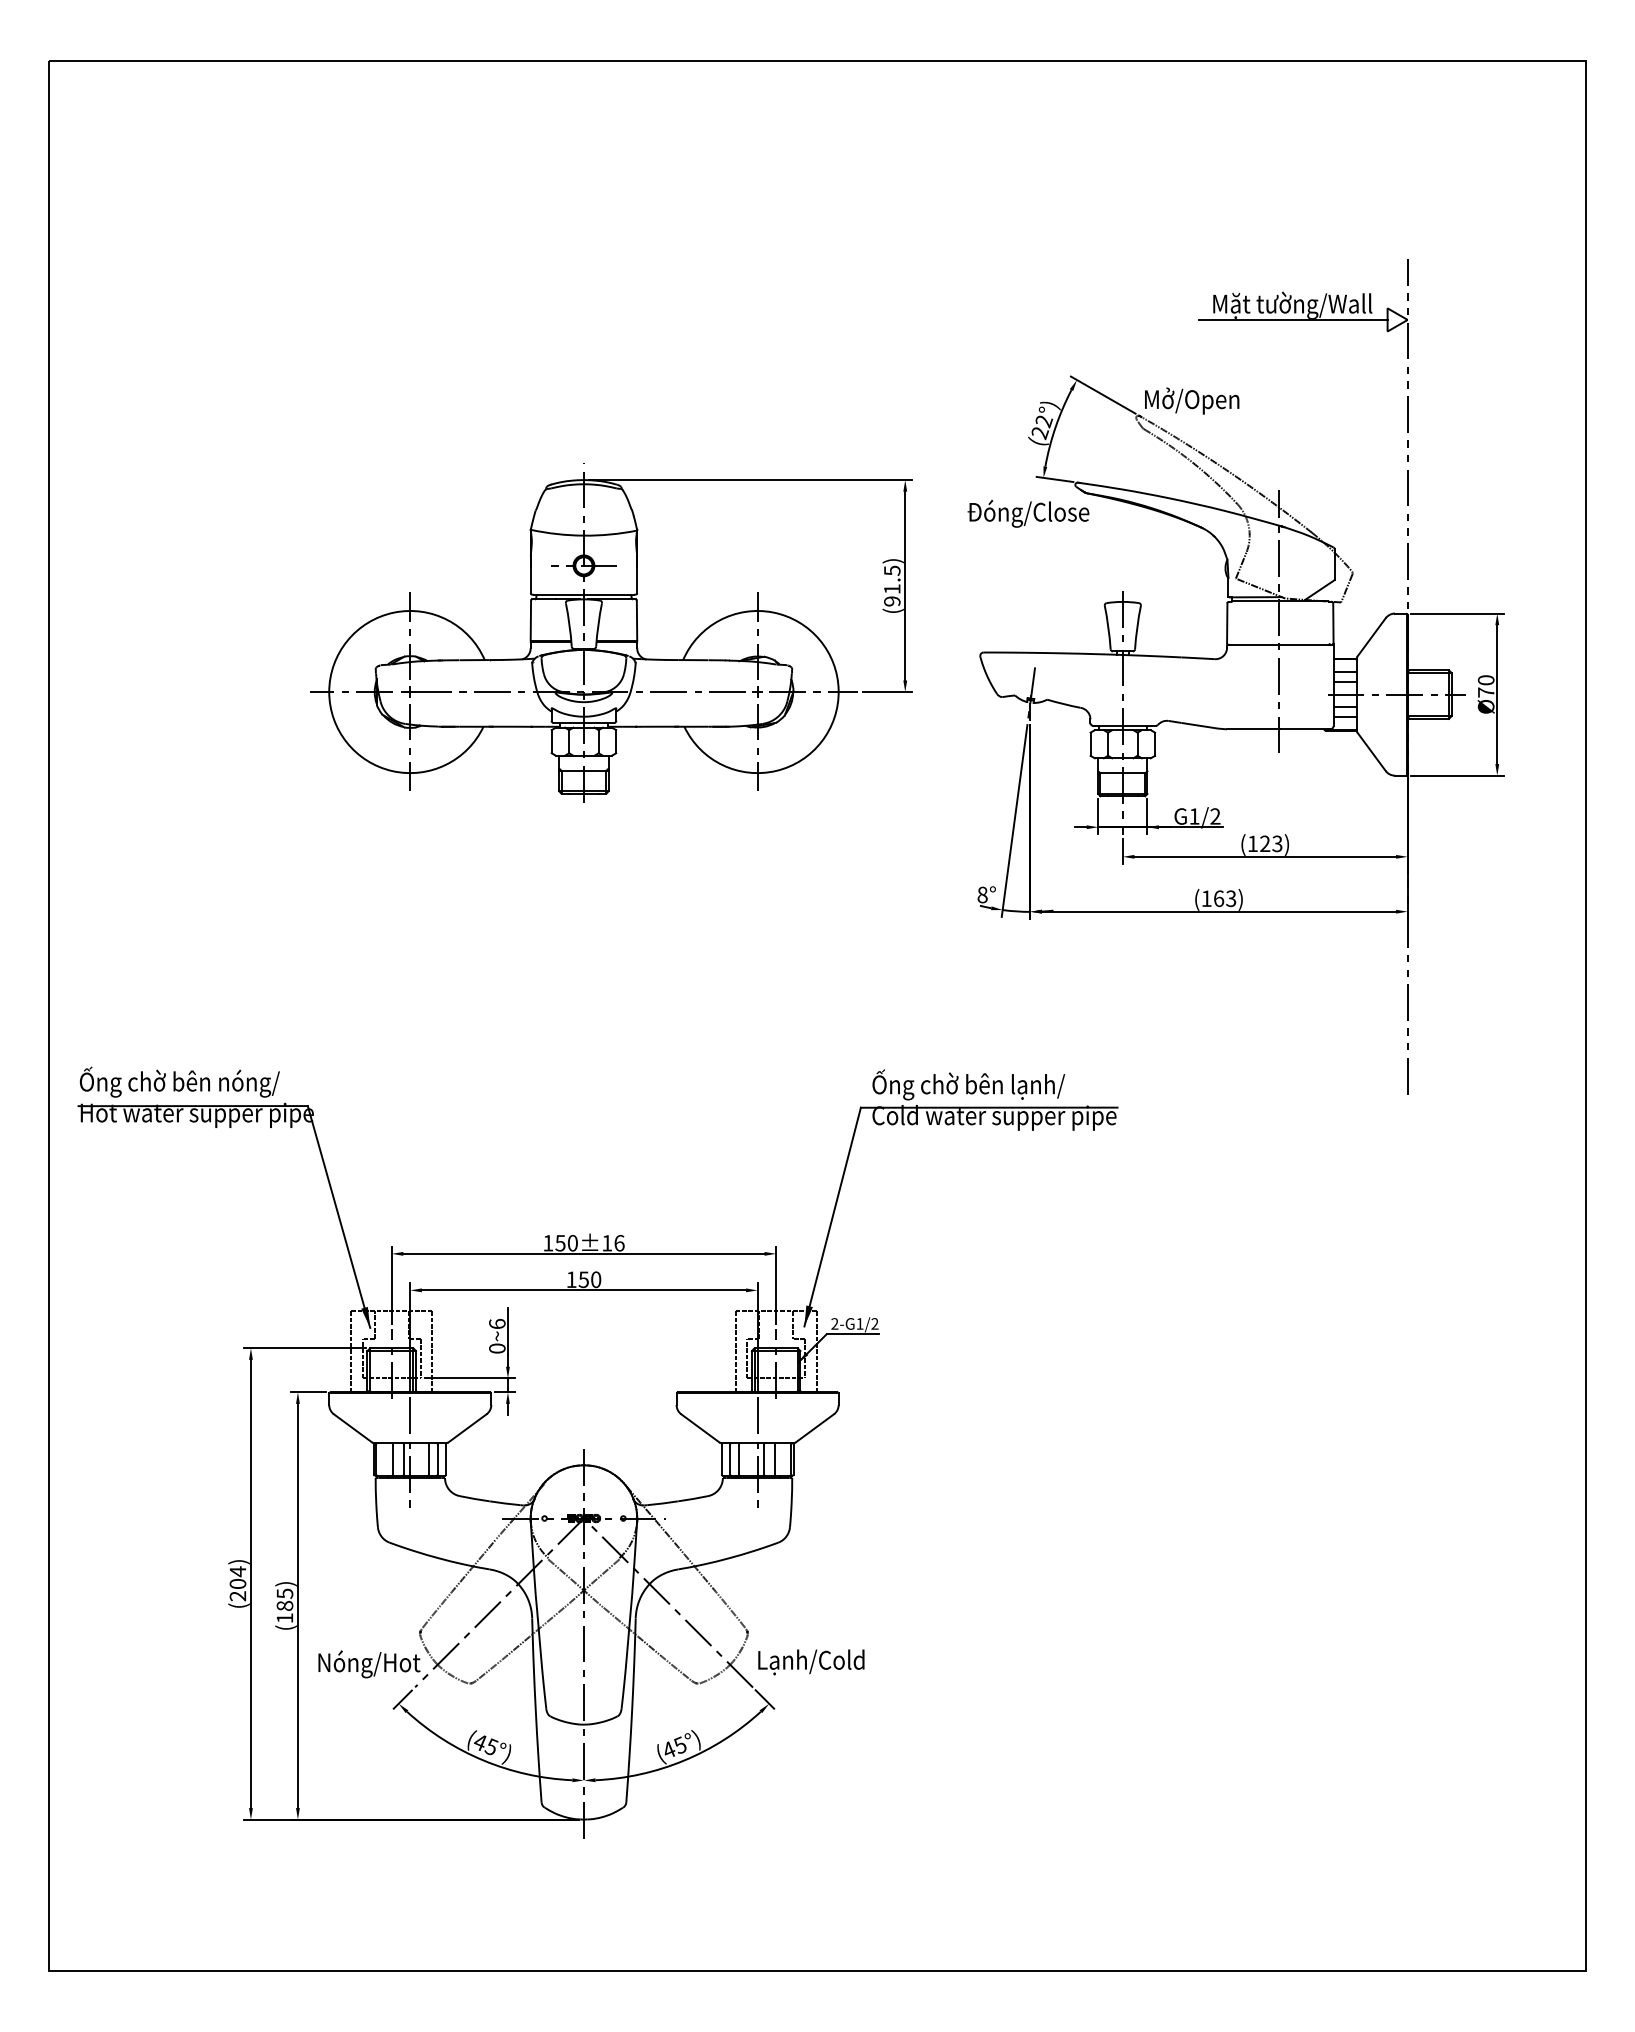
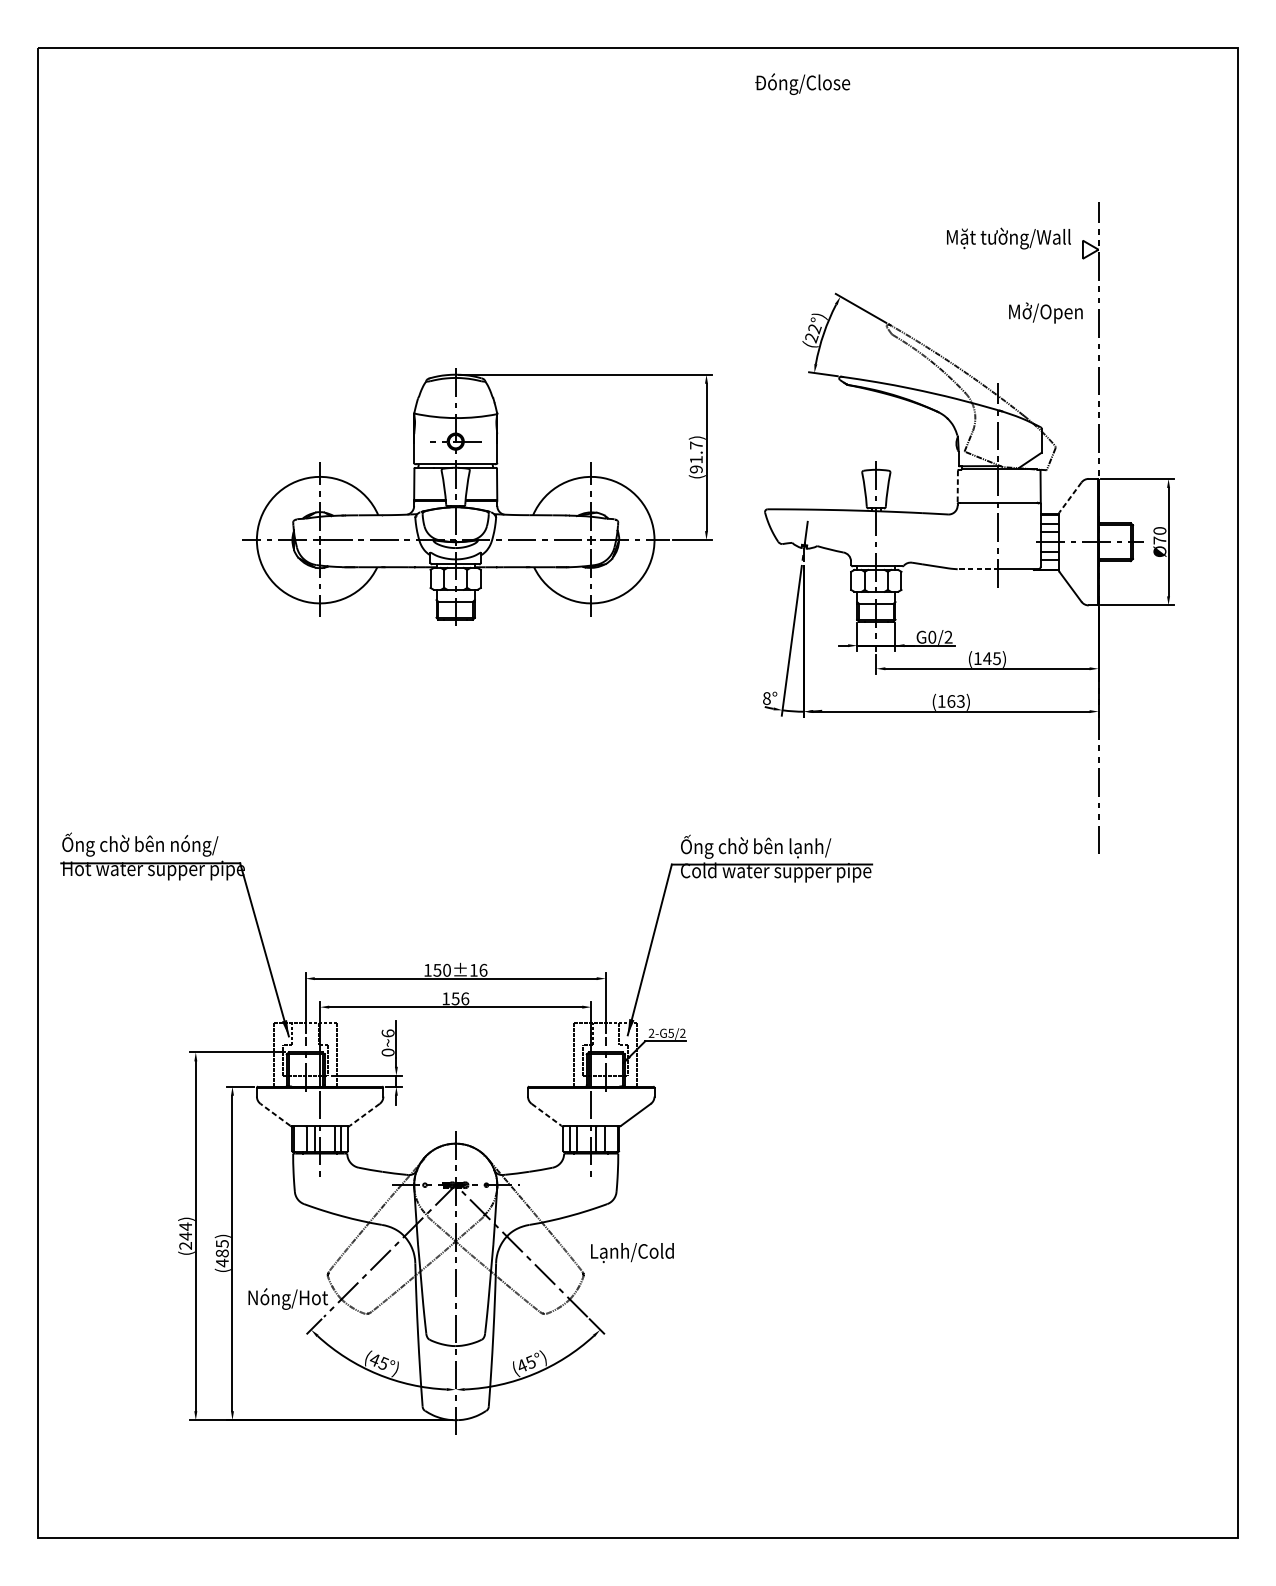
line: (1292, 319) -> (1008, 249), removed
text: (1192, 400) -> (1046, 312), moved
text: (1028, 513) -> (802, 83), moved
text: (892, 570) -> (696, 445), (91.5) -> (91.7)
line: (1227, 623) -> (958, 486), solid -> dashed
line: (1371, 637) -> (1070, 497), solid -> dashed
line: (1253, 729) -> (978, 569), solid -> dashed
text: (1194, 816) -> (932, 637), G1/2 -> G0/2
text: (1270, 843) -> (991, 658), (123) -> (145)
text: (596, 1279) -> (465, 998), 150 -> 156
text: (859, 1323) -> (670, 1033), 2-G1/2 -> 2-G5/2
line: (352, 1428) -> (275, 1114), solid -> dashed
line: (467, 1428) -> (364, 1114), solid -> dashed
line: (700, 1428) -> (546, 1114), solid -> dashed
text: (237, 1583) -> (185, 1235), (204) -> (244)
text: (284, 1617) -> (221, 1262), (185) -> (485)
text: (811, 1662) -> (632, 1253), moved

